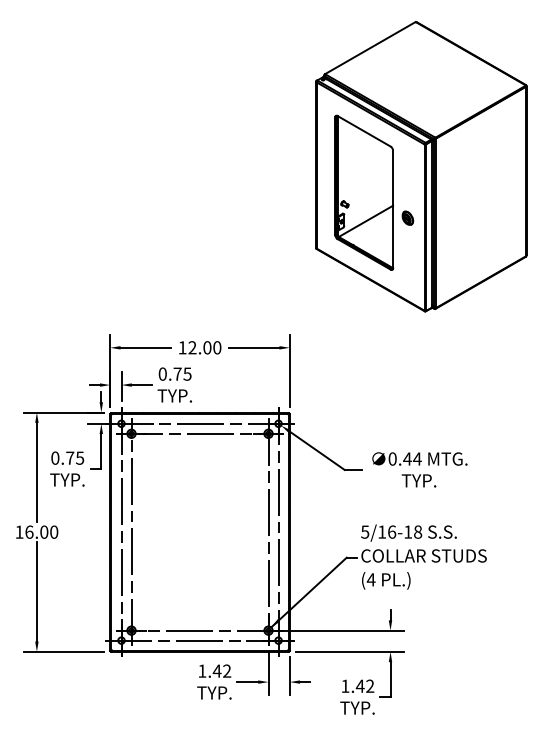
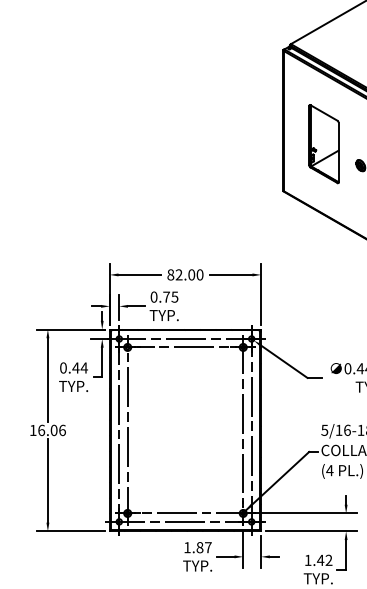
part: (364, 192) -> (324, 143), size x0.6
text: (182, 347) -> (170, 274), 12.00 -> 82.00
text: (74, 457) -> (79, 367), 0.75 -> 0.44
text: (54, 531) -> (62, 429), 16.00 -> 16.06
text: (221, 670) -> (203, 547), 1.42 -> 1.87

